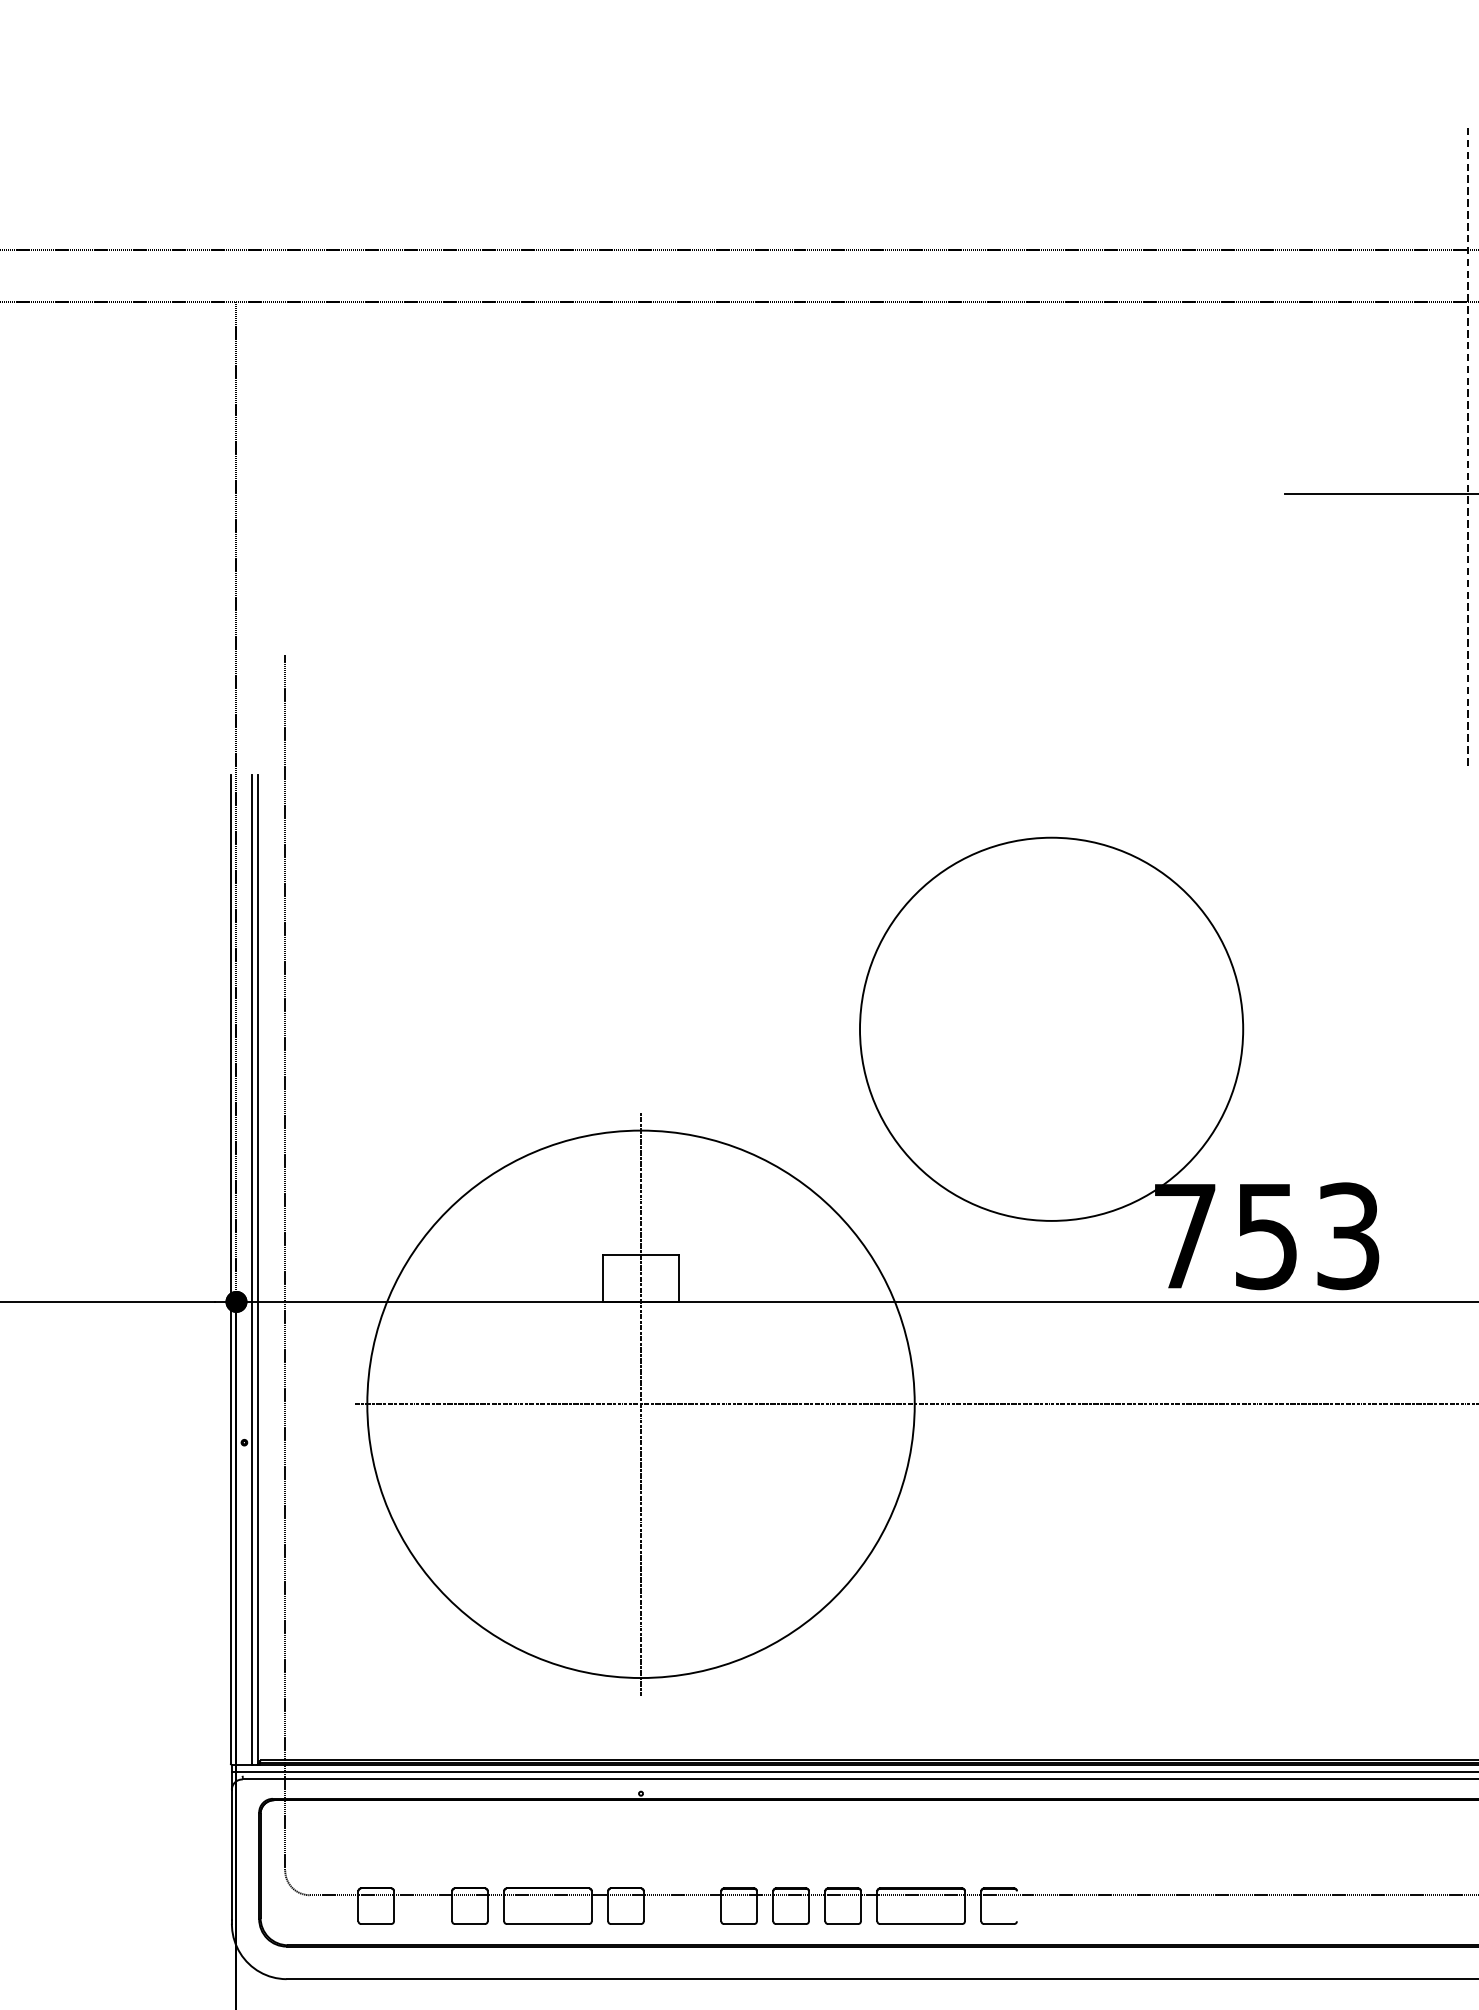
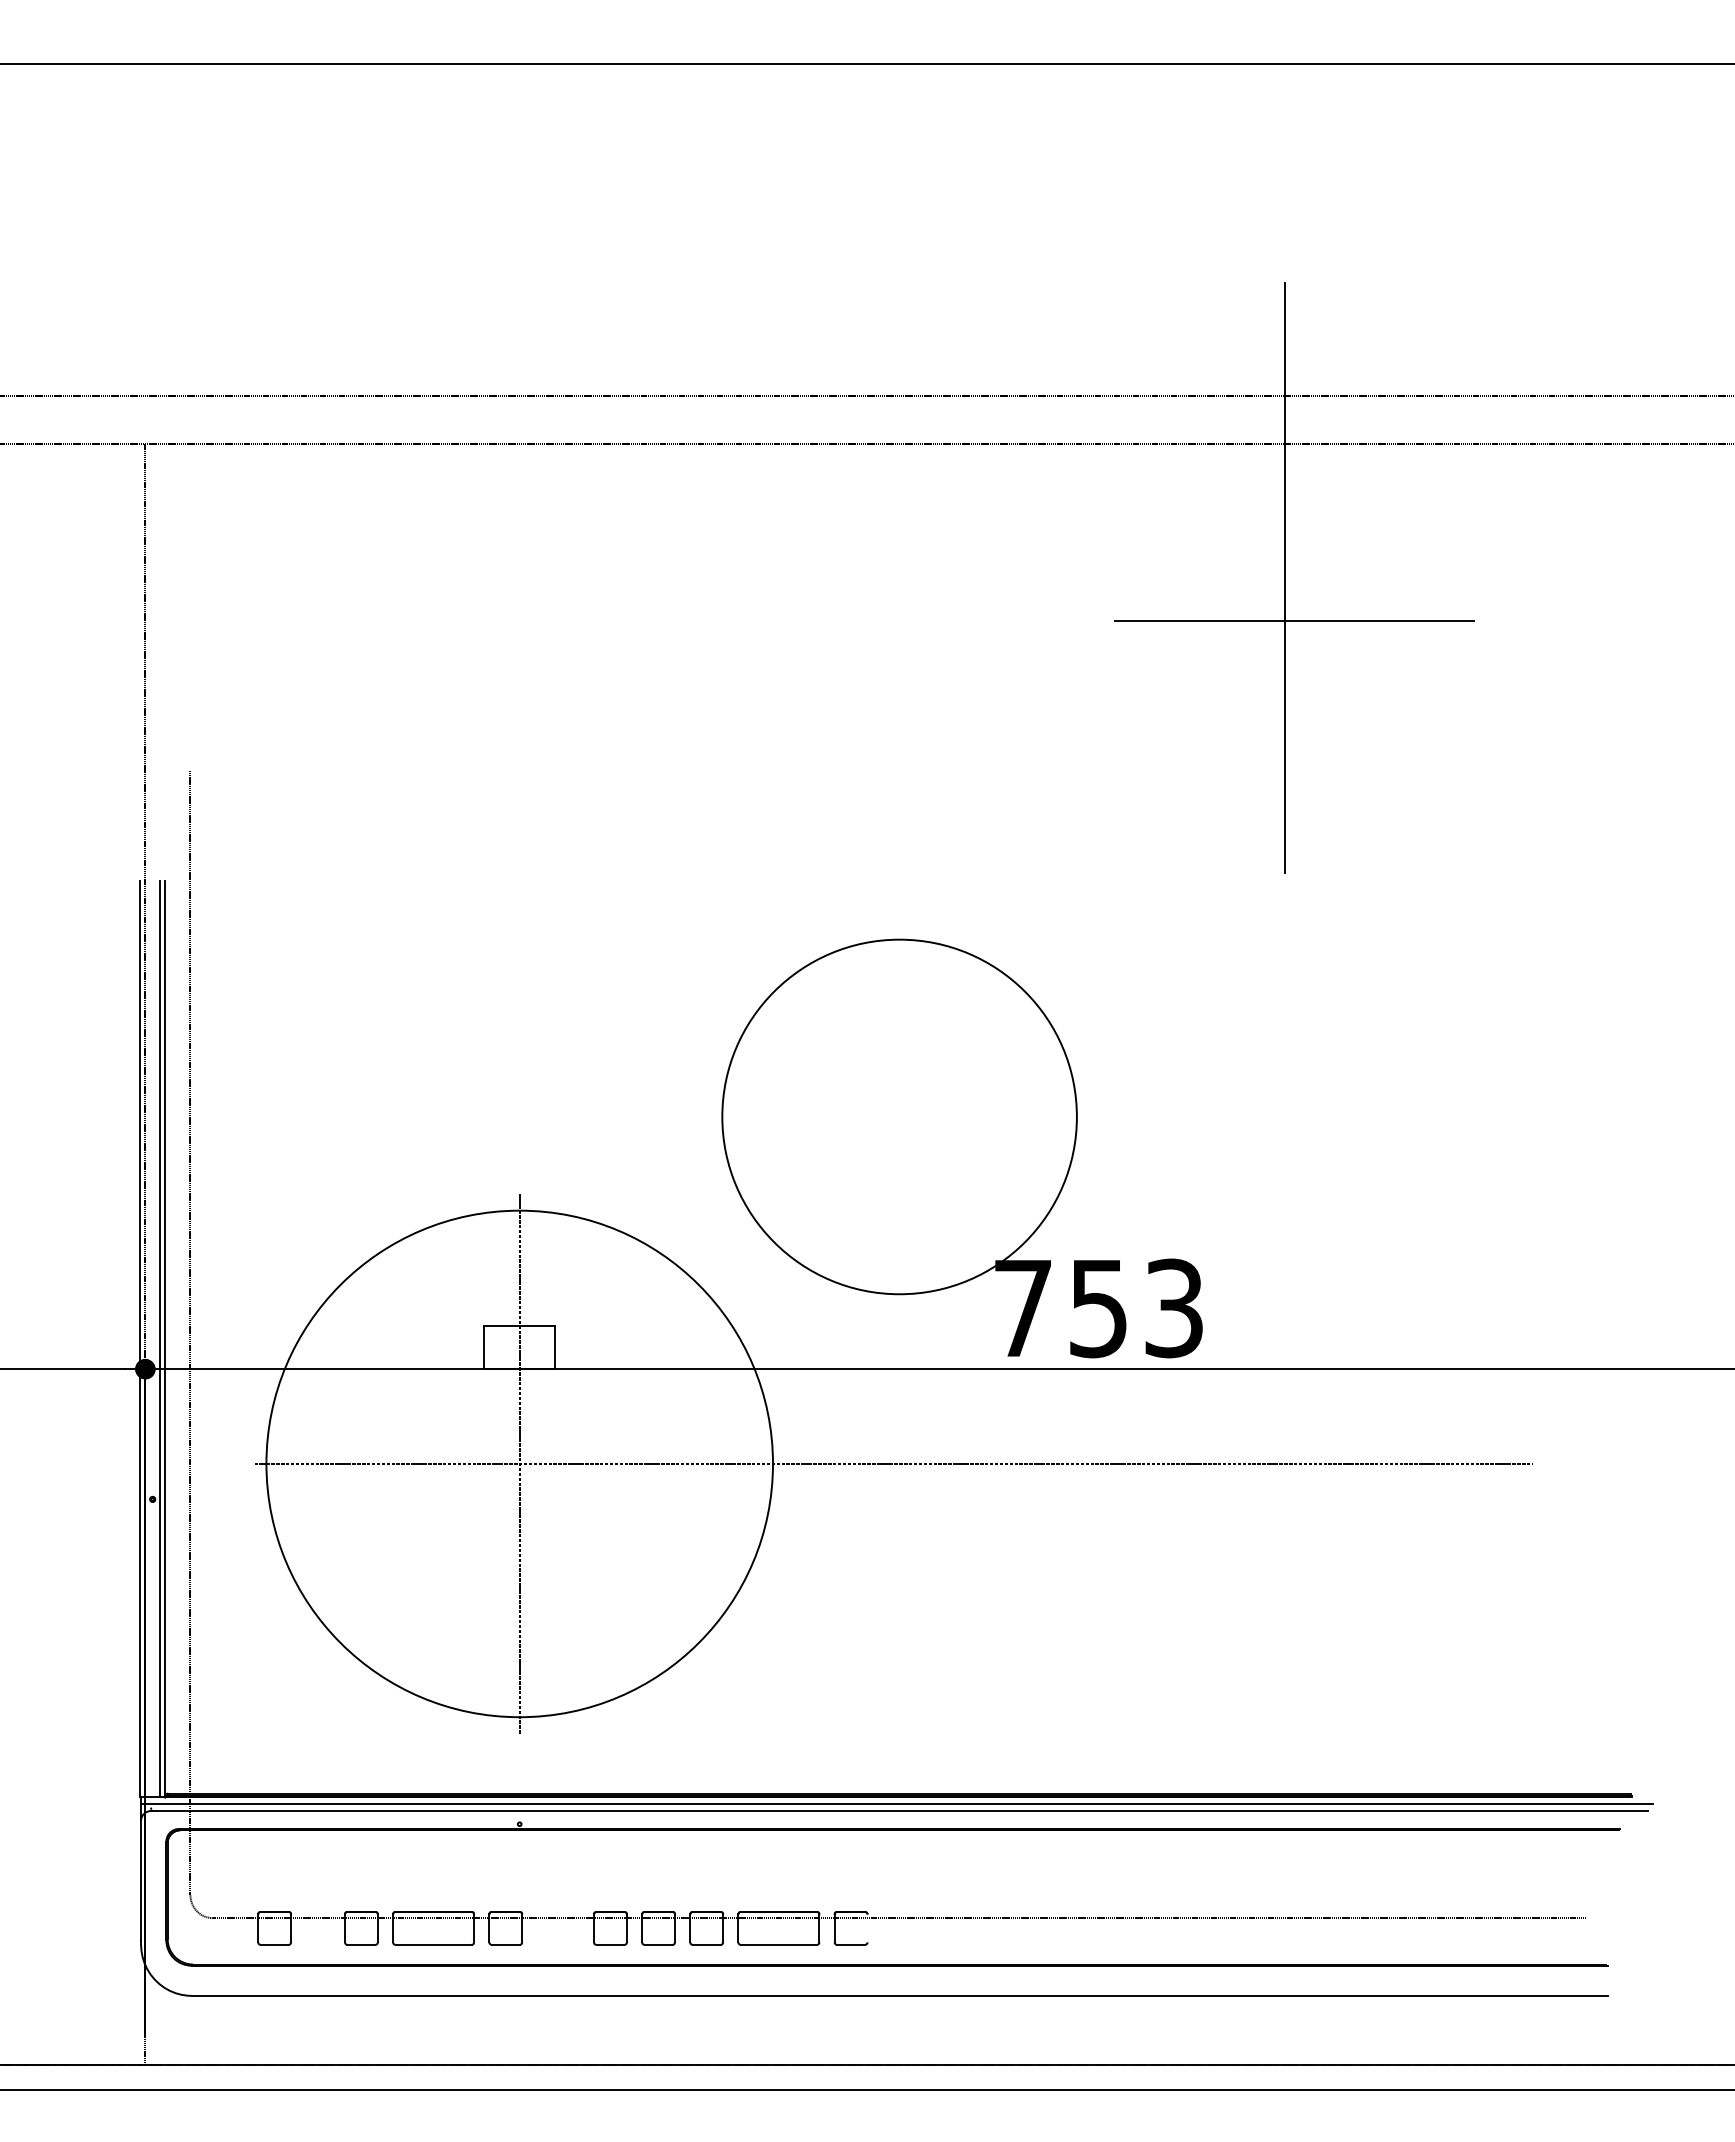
line: (1468, 447) -> (1285, 578), dashed -> solid

